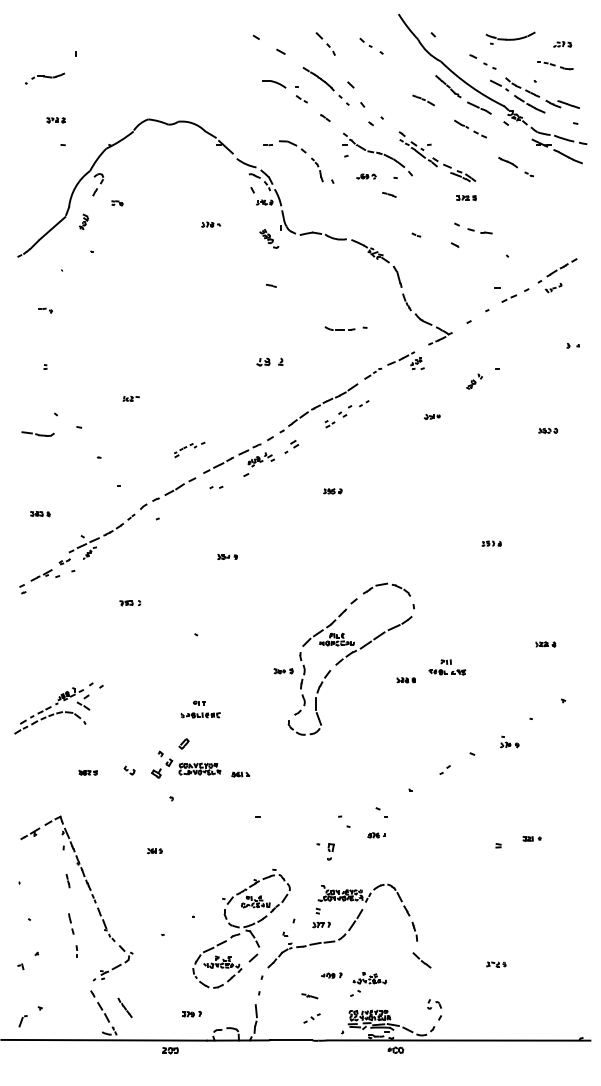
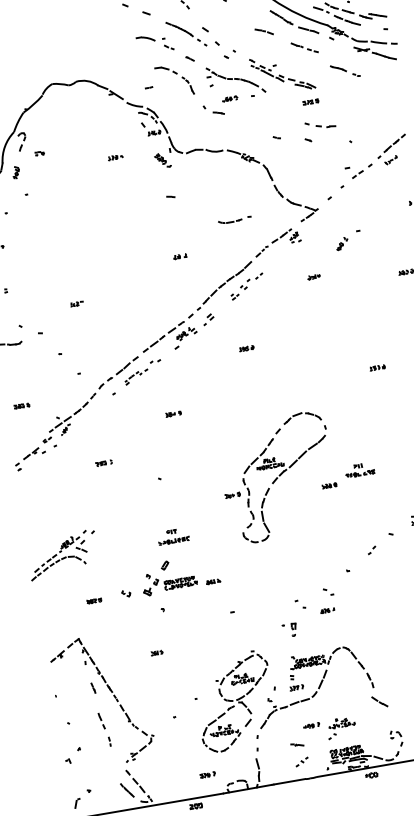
part: (305, 153) -> (176, 74), moved
line: (389, 194) -> (218, 112), moved
part: (269, 362) -> (179, 256), size x0.62
part: (189, 449) -> (136, 376), moved
line: (124, 1007) -> (126, 790), moved

